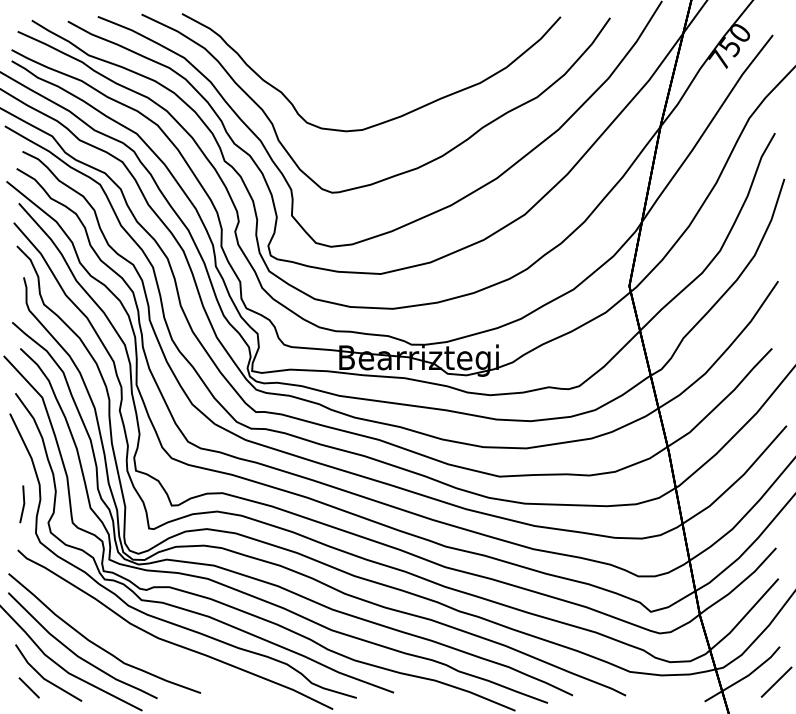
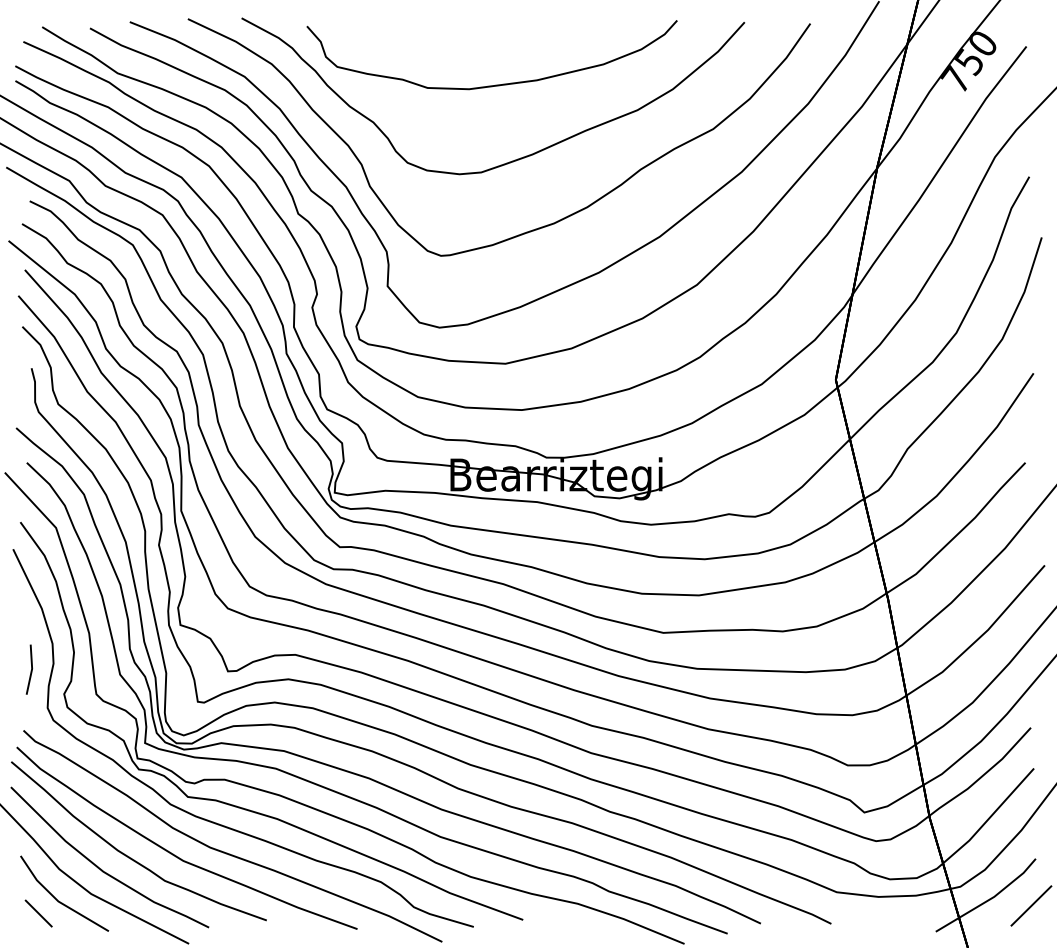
part: (373, 63) -> (495, 84), added
part: (132, 644) -> (176, 855), added

